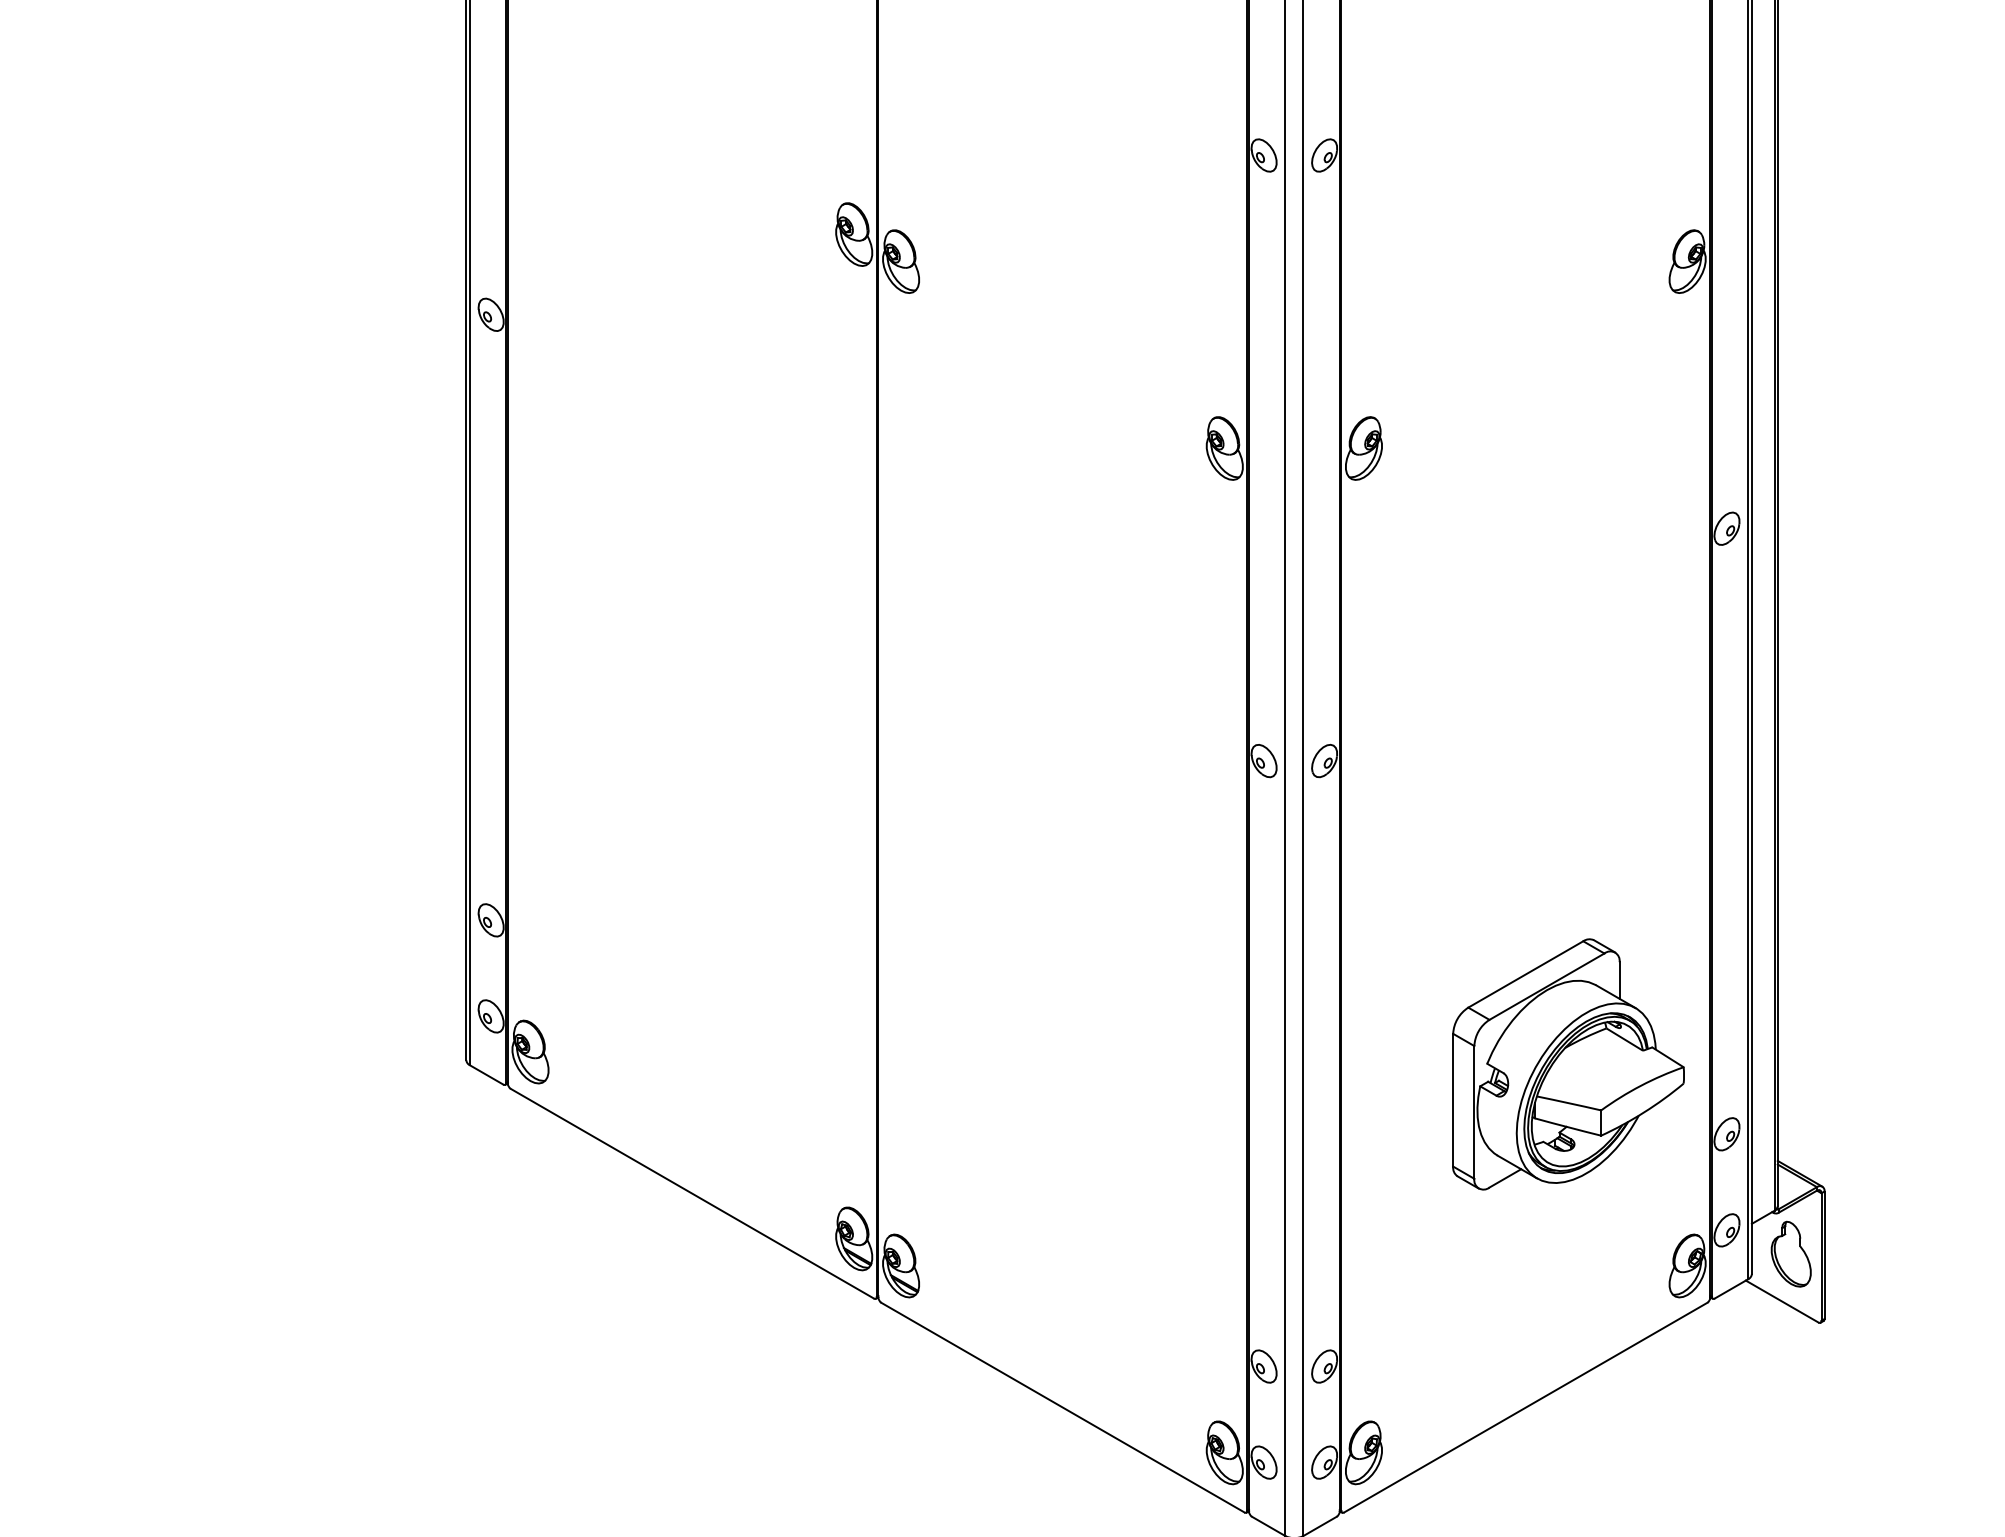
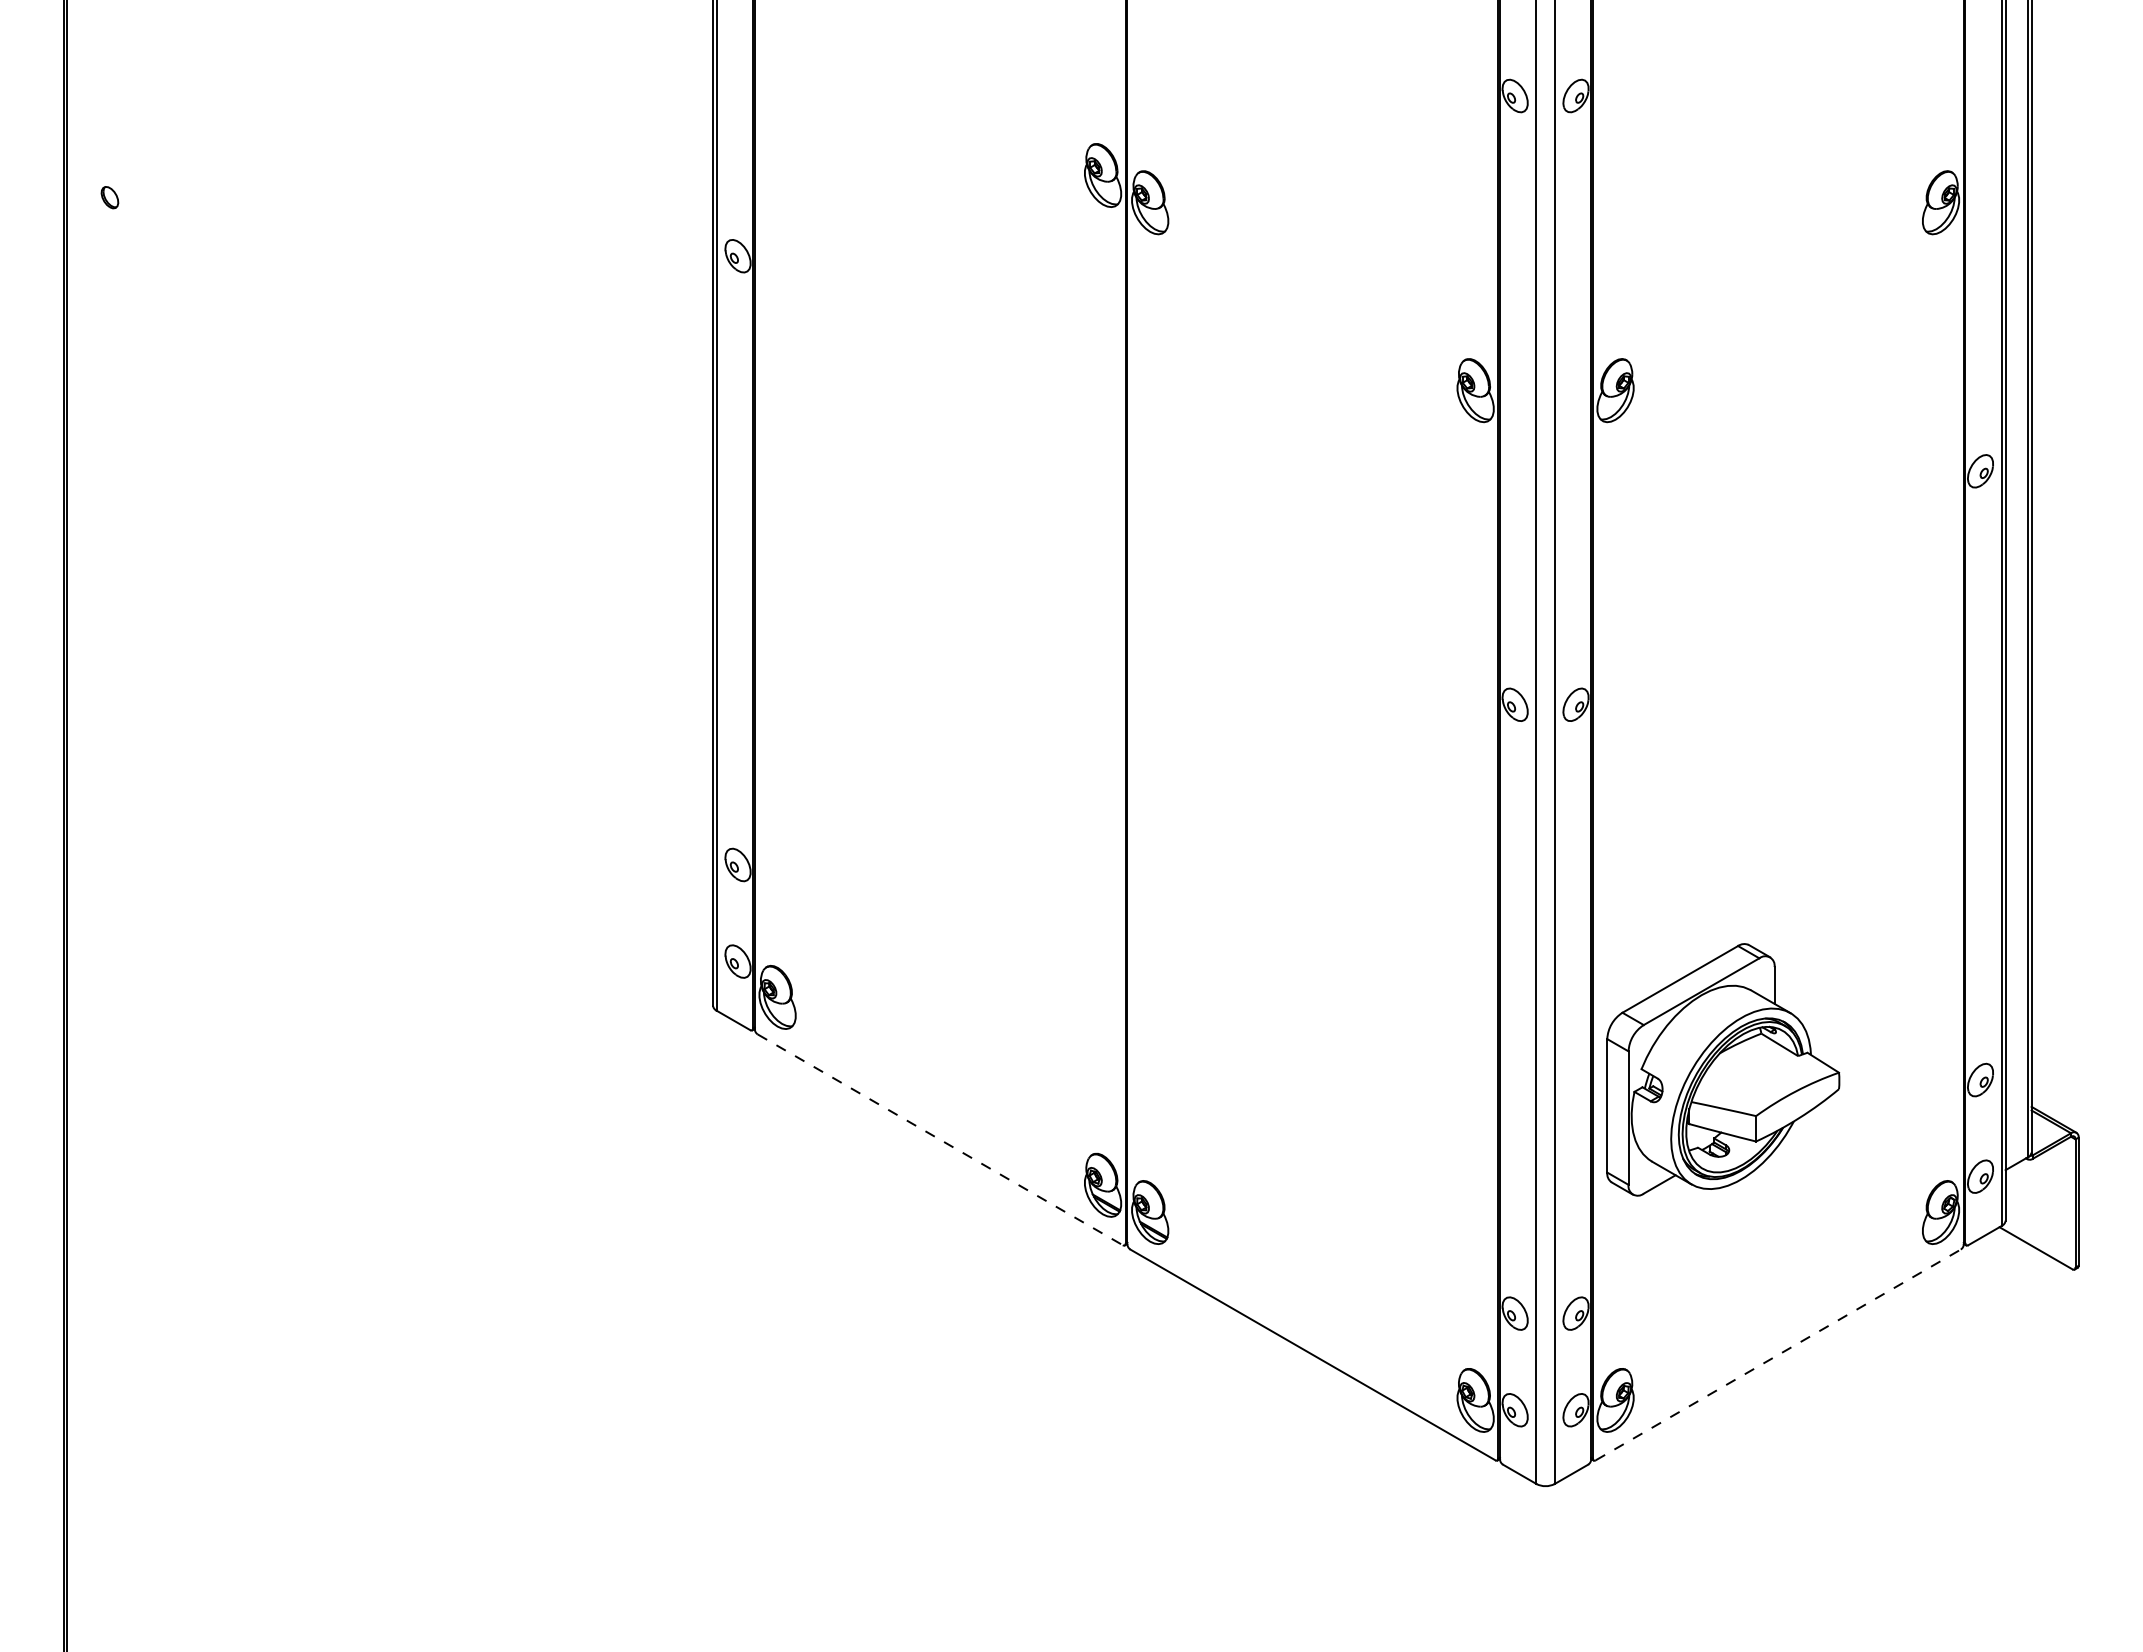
part: (1568, 1064) -> (1723, 1069), moved
line: (692, 1193) -> (940, 1139), solid -> dashed
part: (1790, 1254) -> (2044, 1200), removed
line: (1526, 1407) -> (1778, 1354), solid -> dashed

